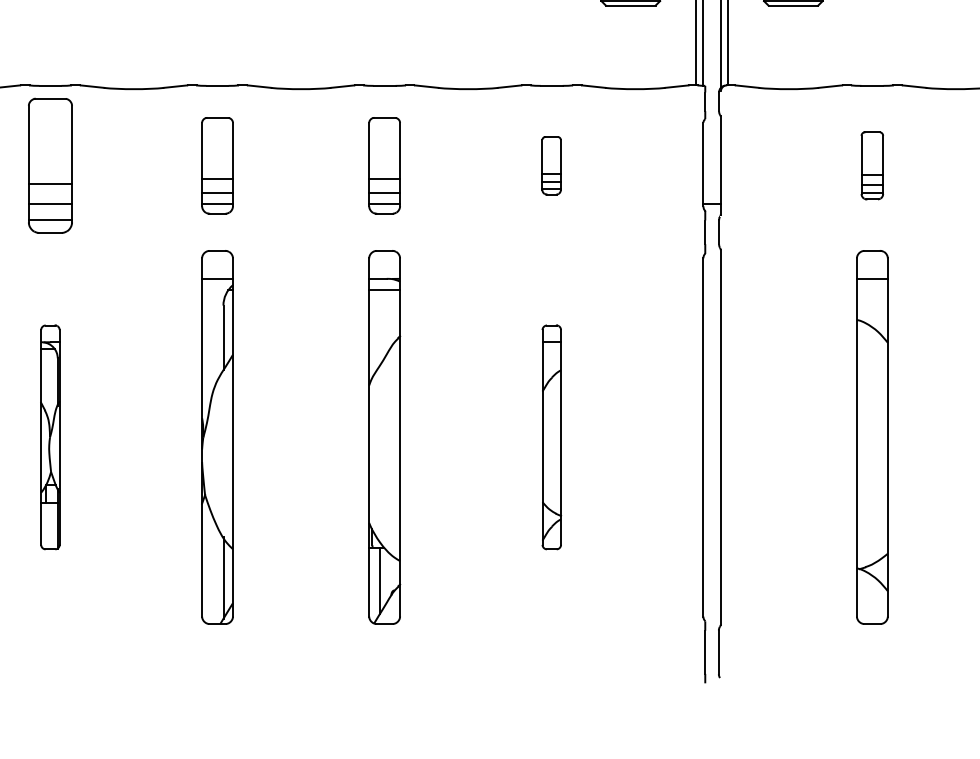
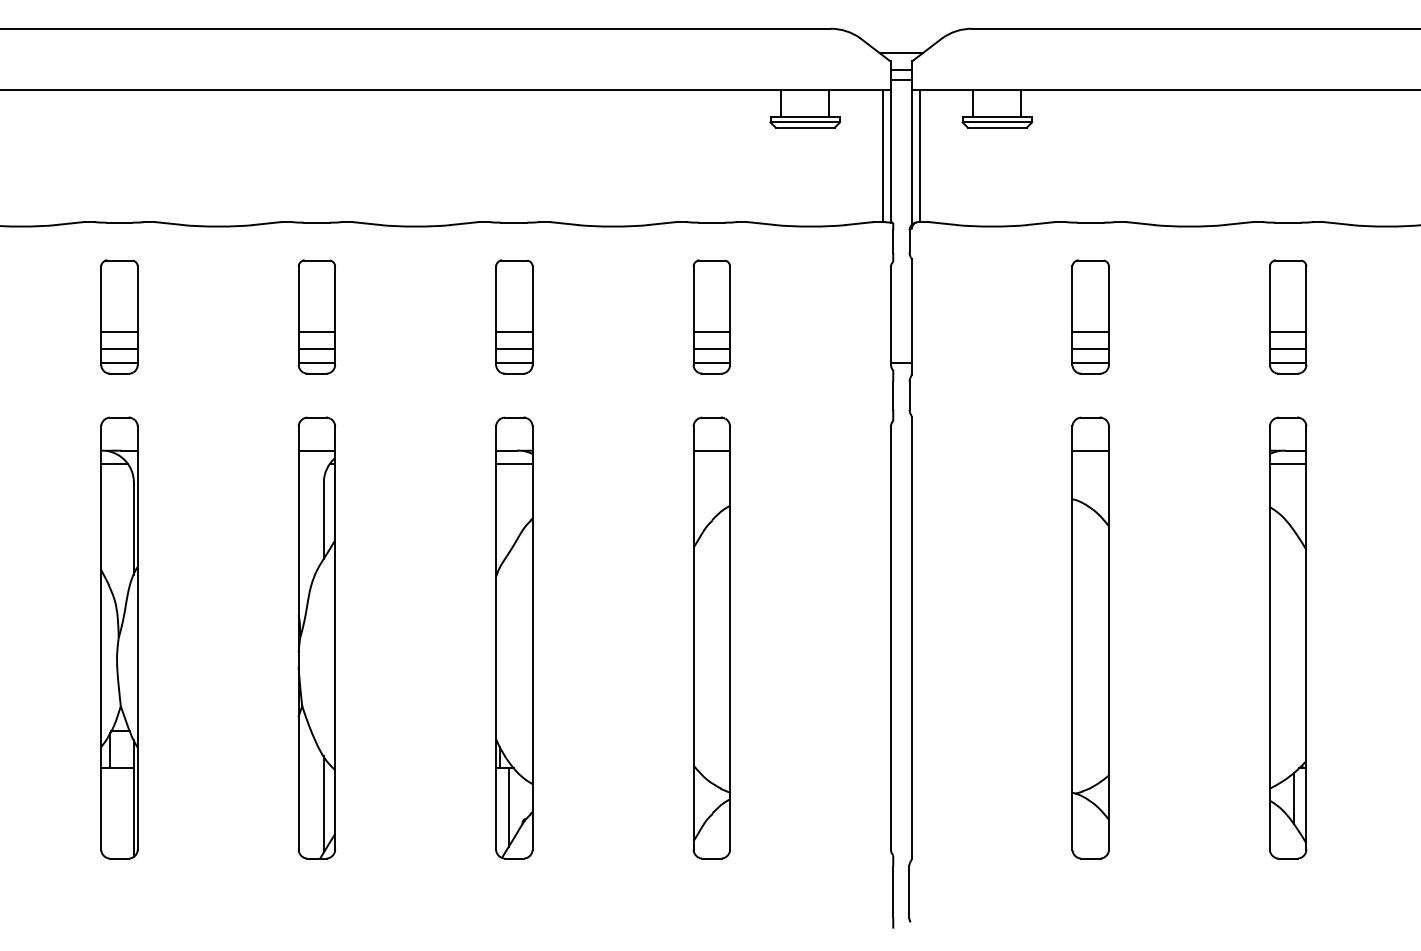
part: (50, 165) -> (119, 316), size x0.71
part: (551, 165) -> (711, 316), size x1.67
part: (872, 165) -> (1090, 316), size x1.43
part: (50, 436) -> (119, 637), size x1.67
part: (551, 436) -> (711, 637), size x1.67

